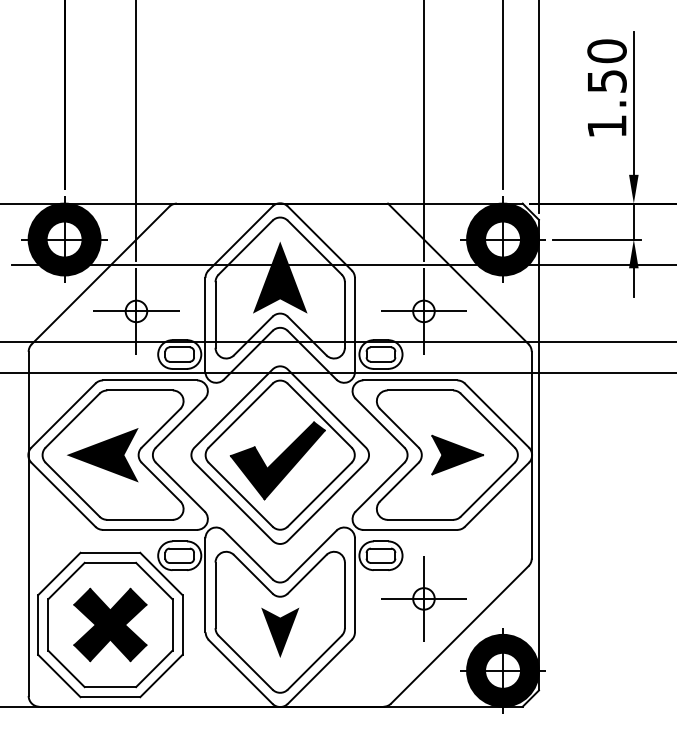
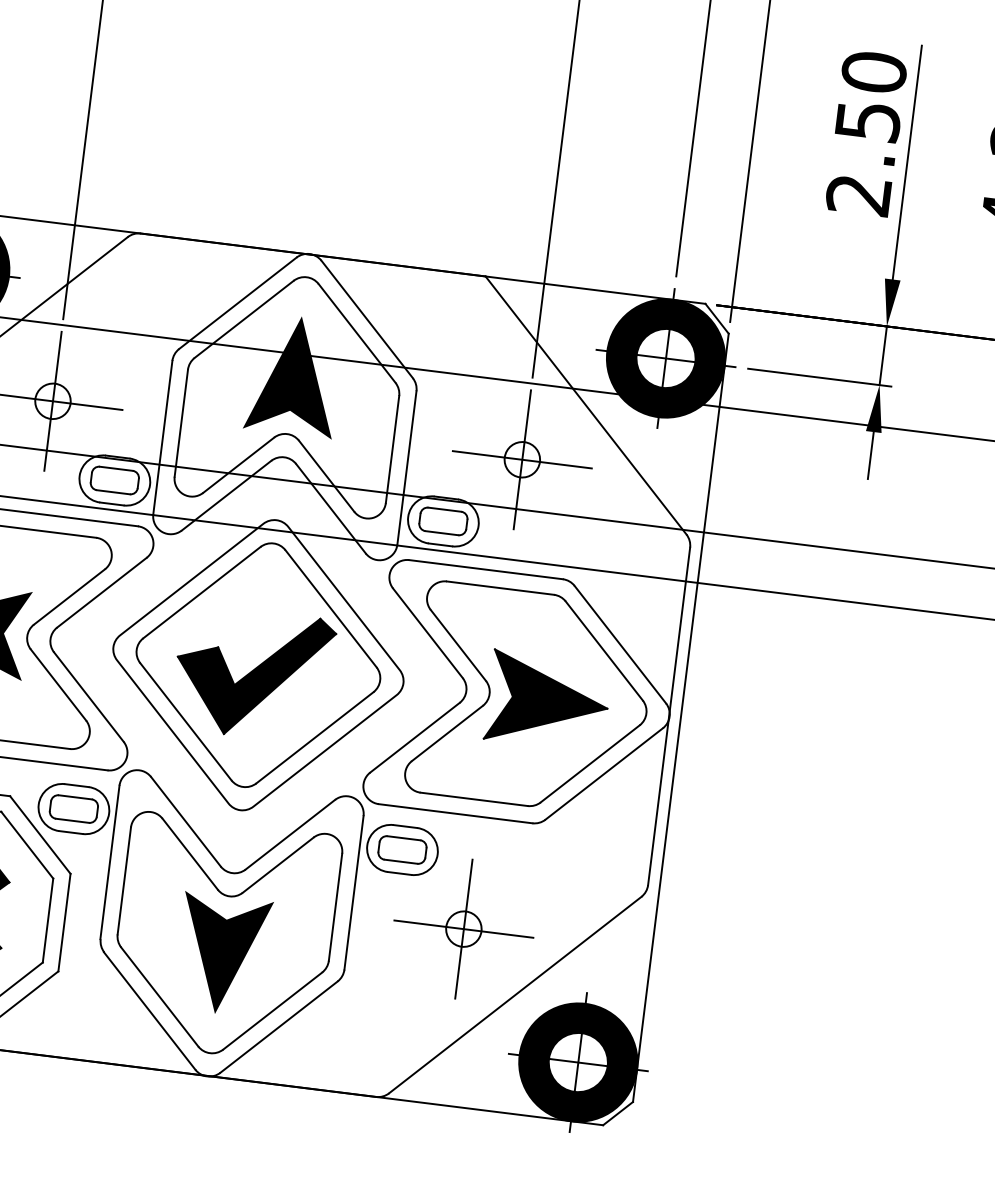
text: (606, 126) -> (857, 194), 1.50 -> 2.50
part: (457, 454) -> (548, 700), size x1.43
part: (280, 632) -> (222, 954), size x1.43

